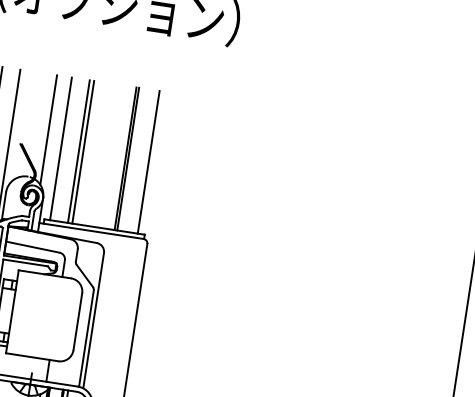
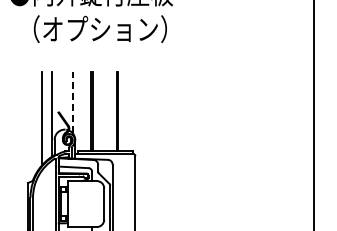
line: (48, 129) -> (72, 102), solid -> dashed
line: (60, 148) -> (80, 111), removed
line: (149, 161) -> (129, 111), removed

